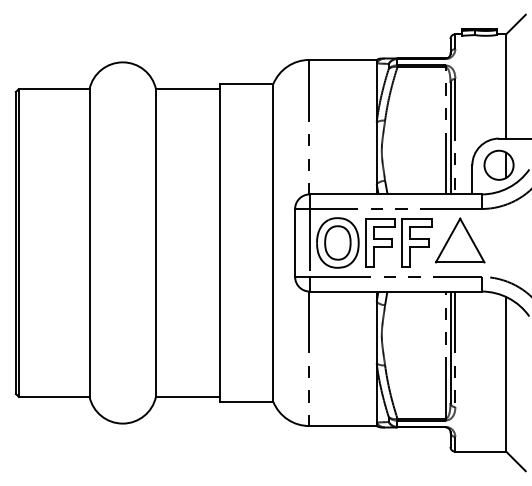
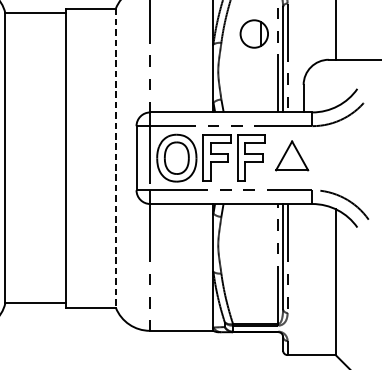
part: (498, 164) -> (253, 33), moved
part: (459, 240) -> (291, 155), size x0.7
line: (273, 243) -> (116, 158), solid -> dashed

